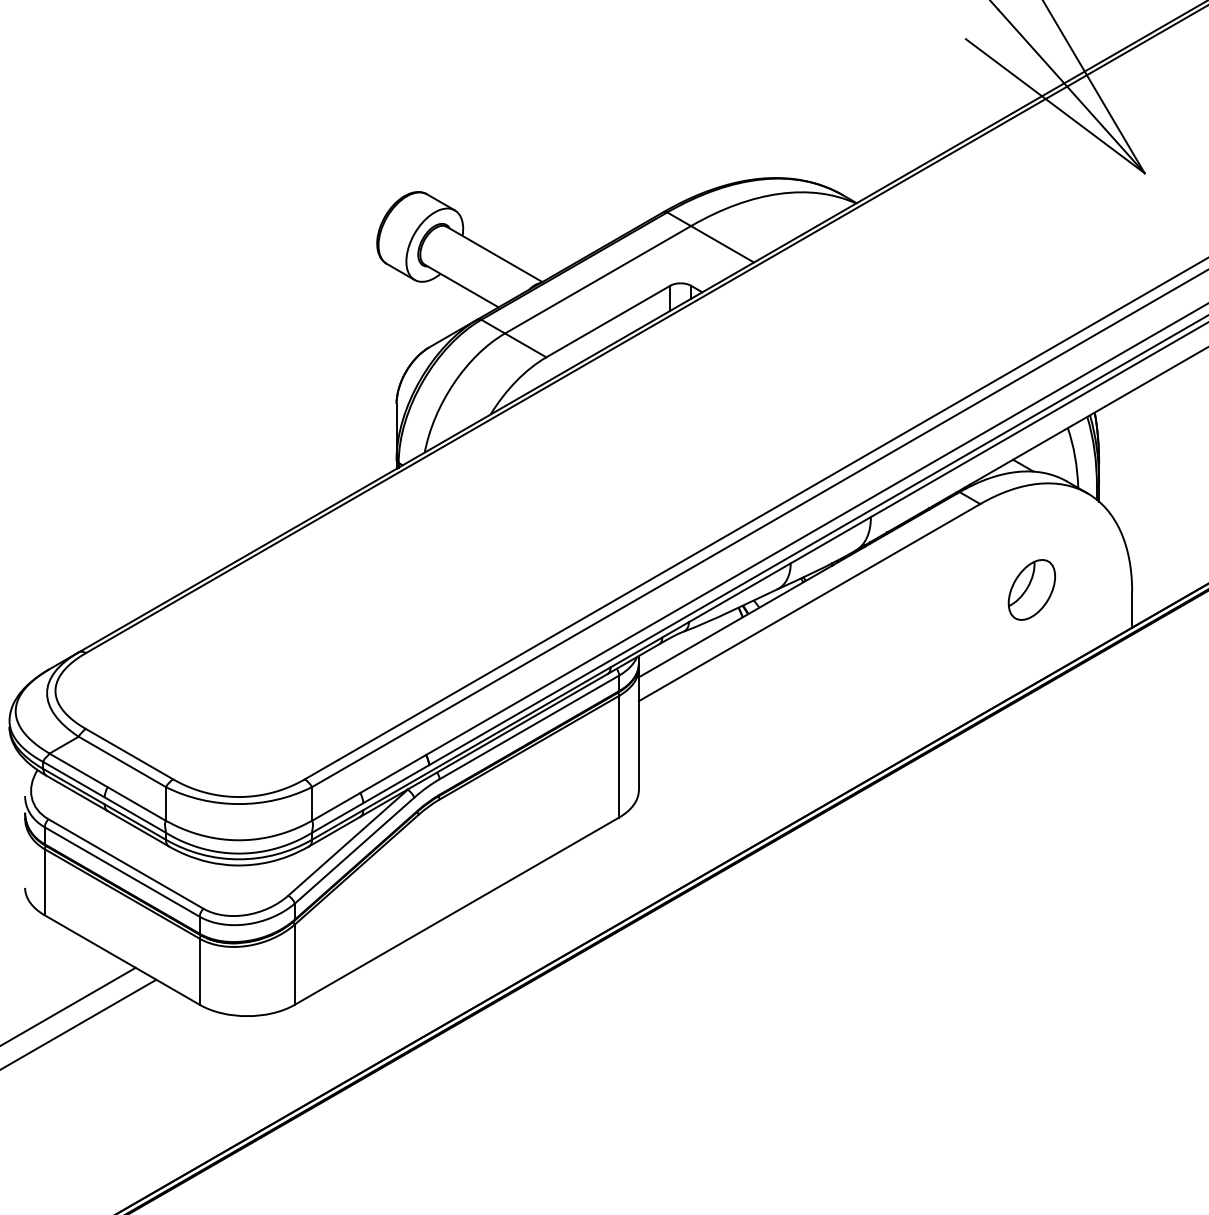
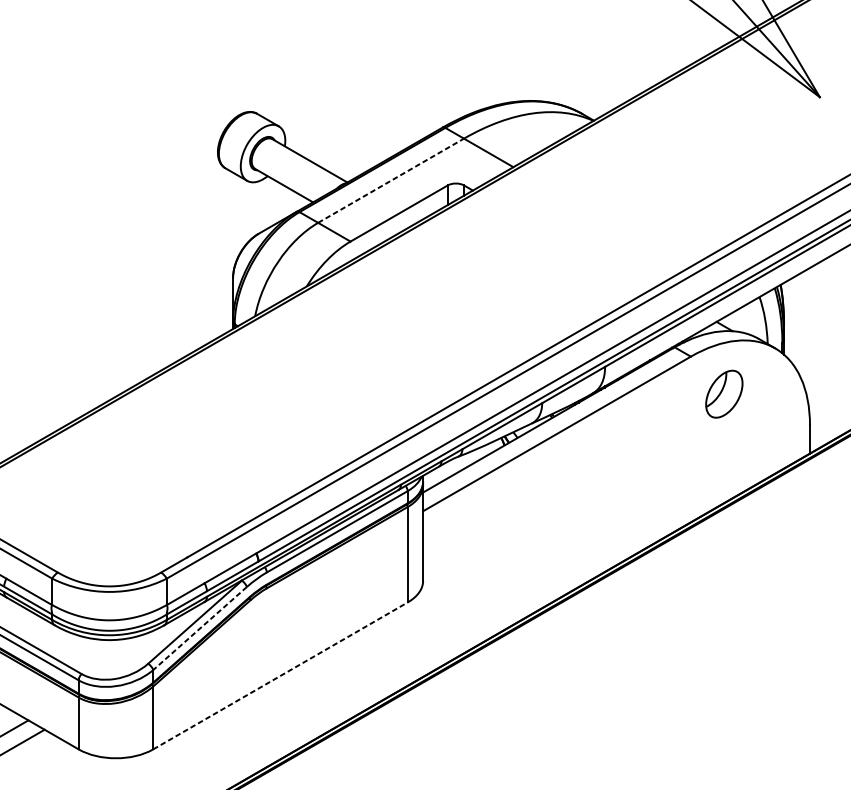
line: (598, 279) -> (391, 180), solid -> dashed
part: (1031, 589) -> (723, 393), moved
line: (354, 850) -> (200, 628), solid -> dashed
line: (457, 910) -> (280, 675), solid -> dashed

